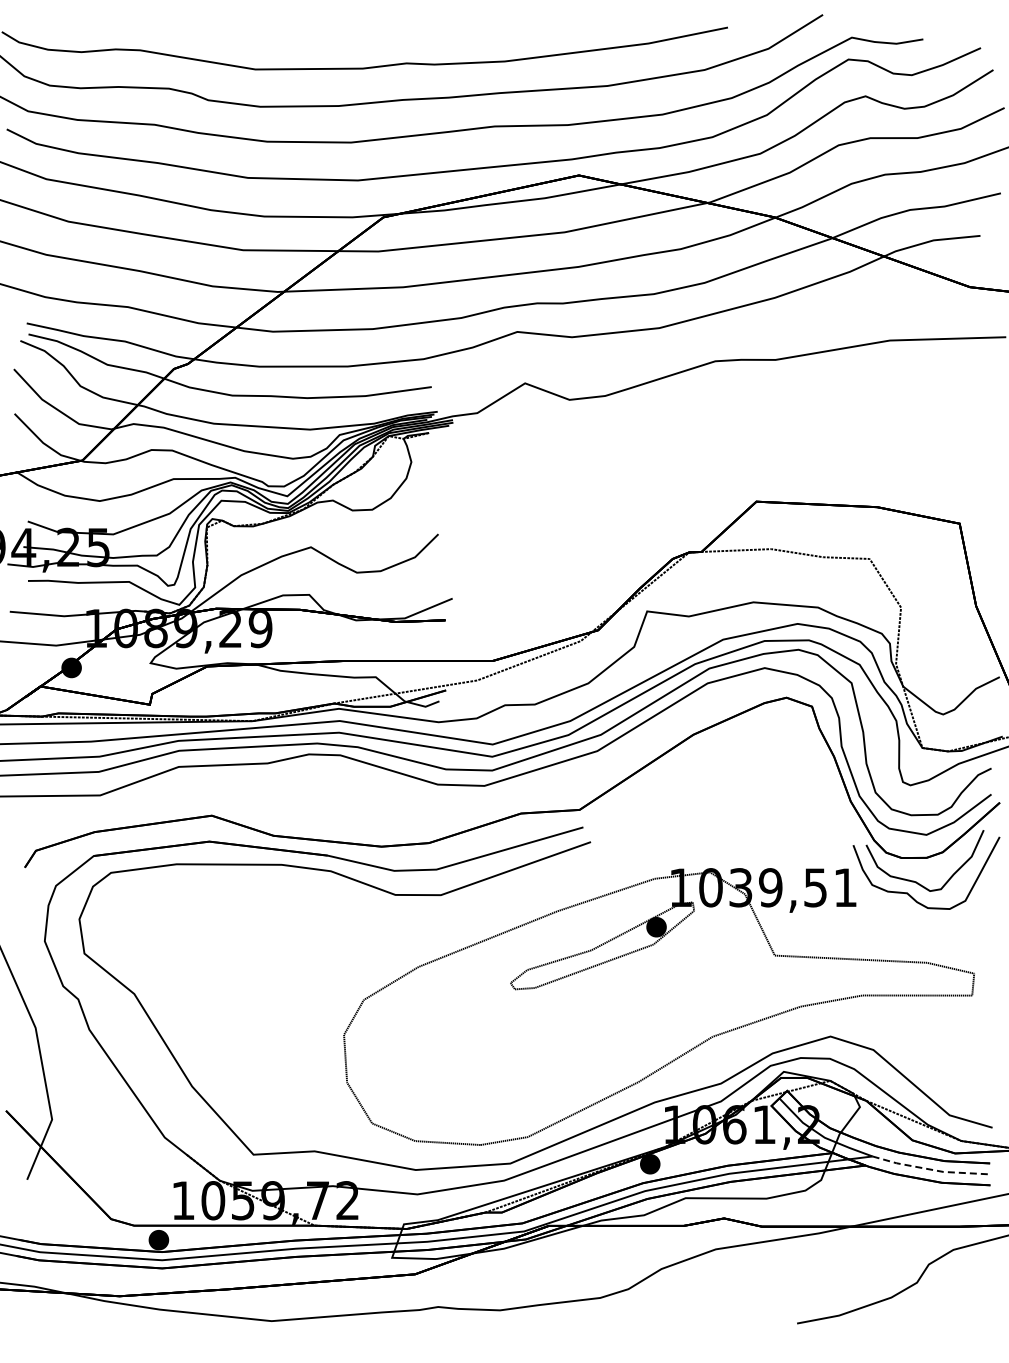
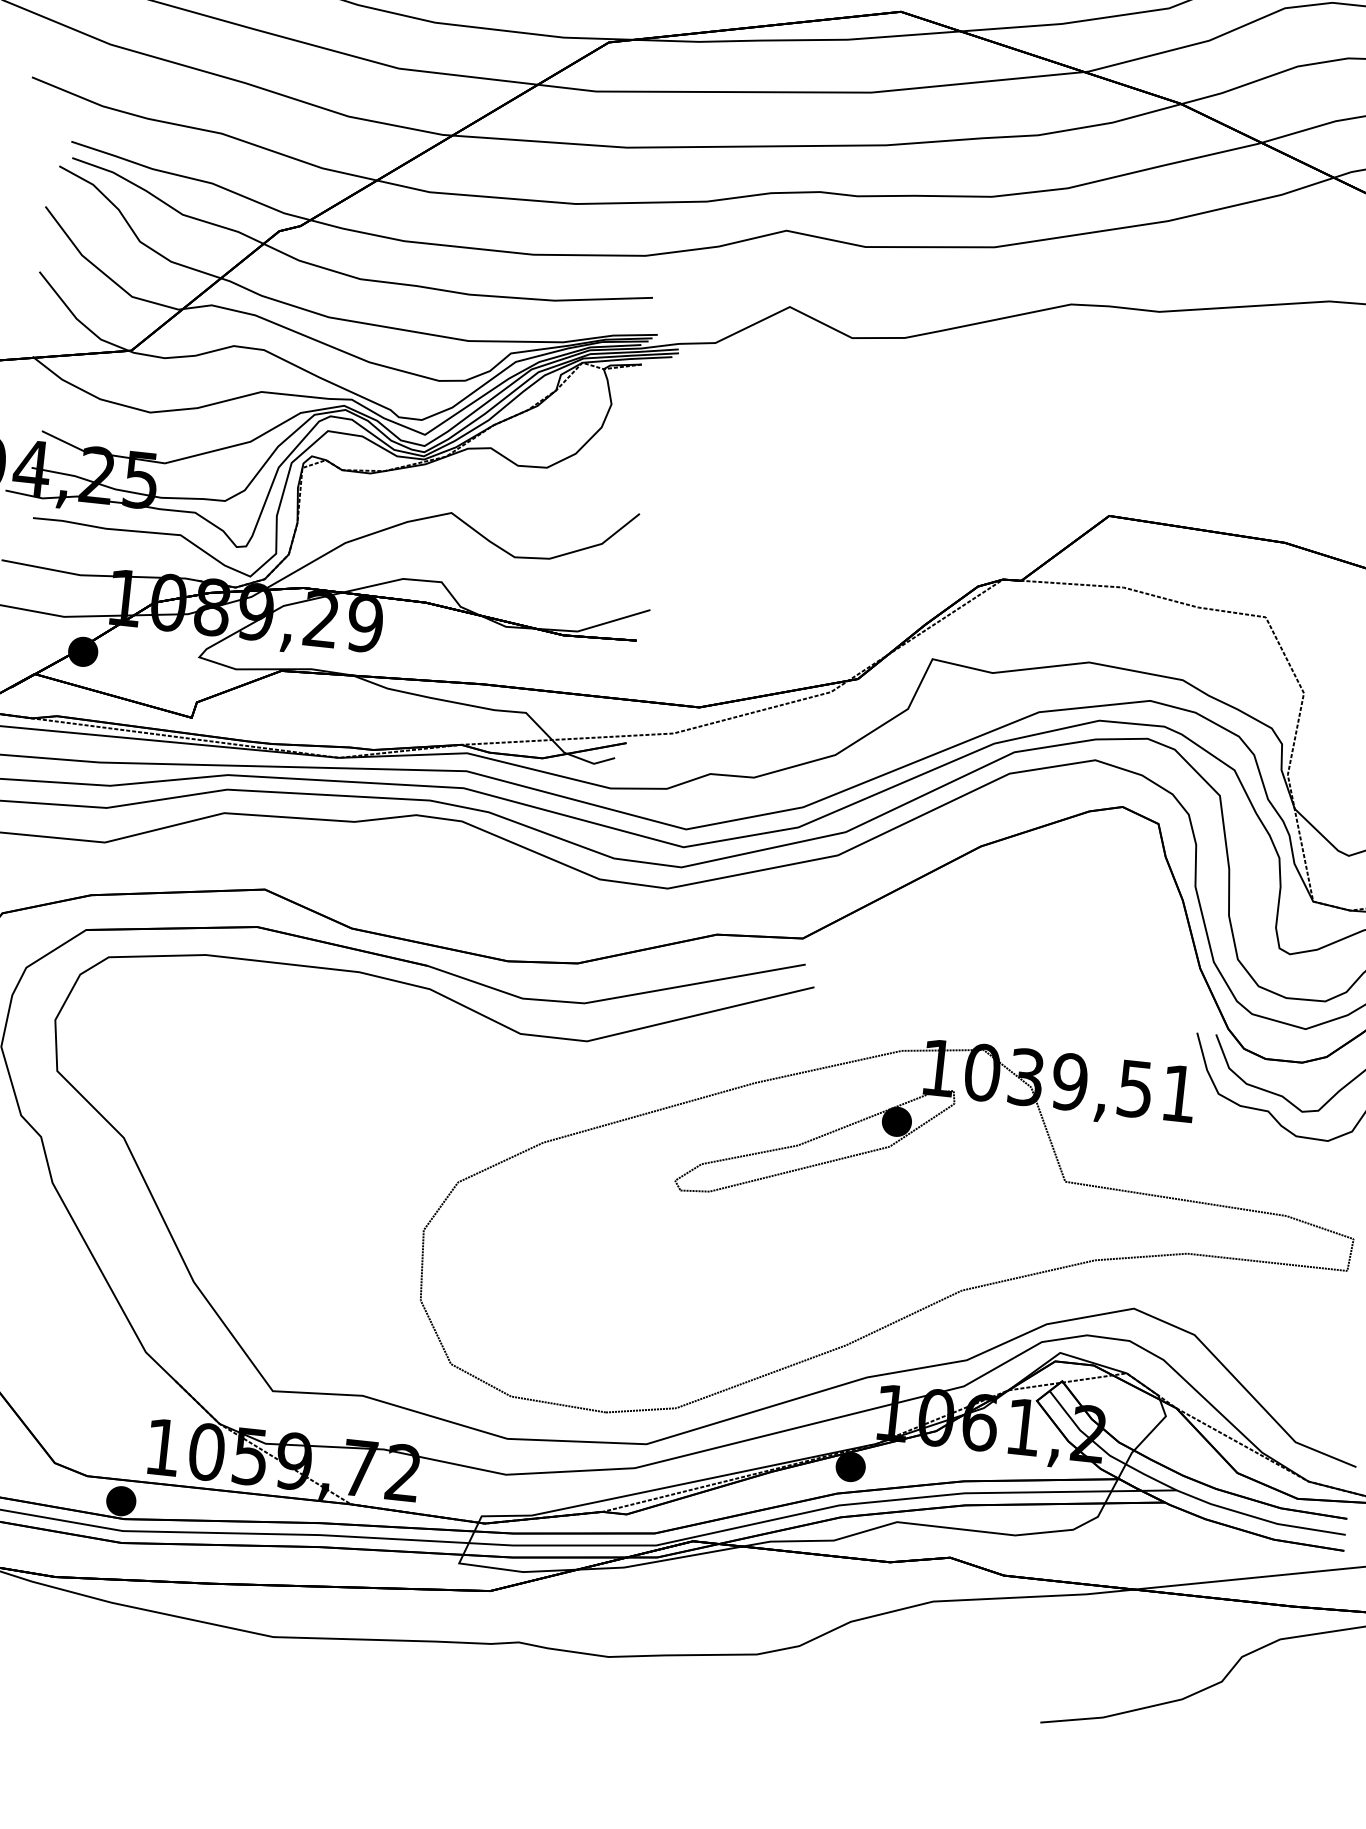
line: (930, 1169) -> (1259, 1518), dashed -> solid

